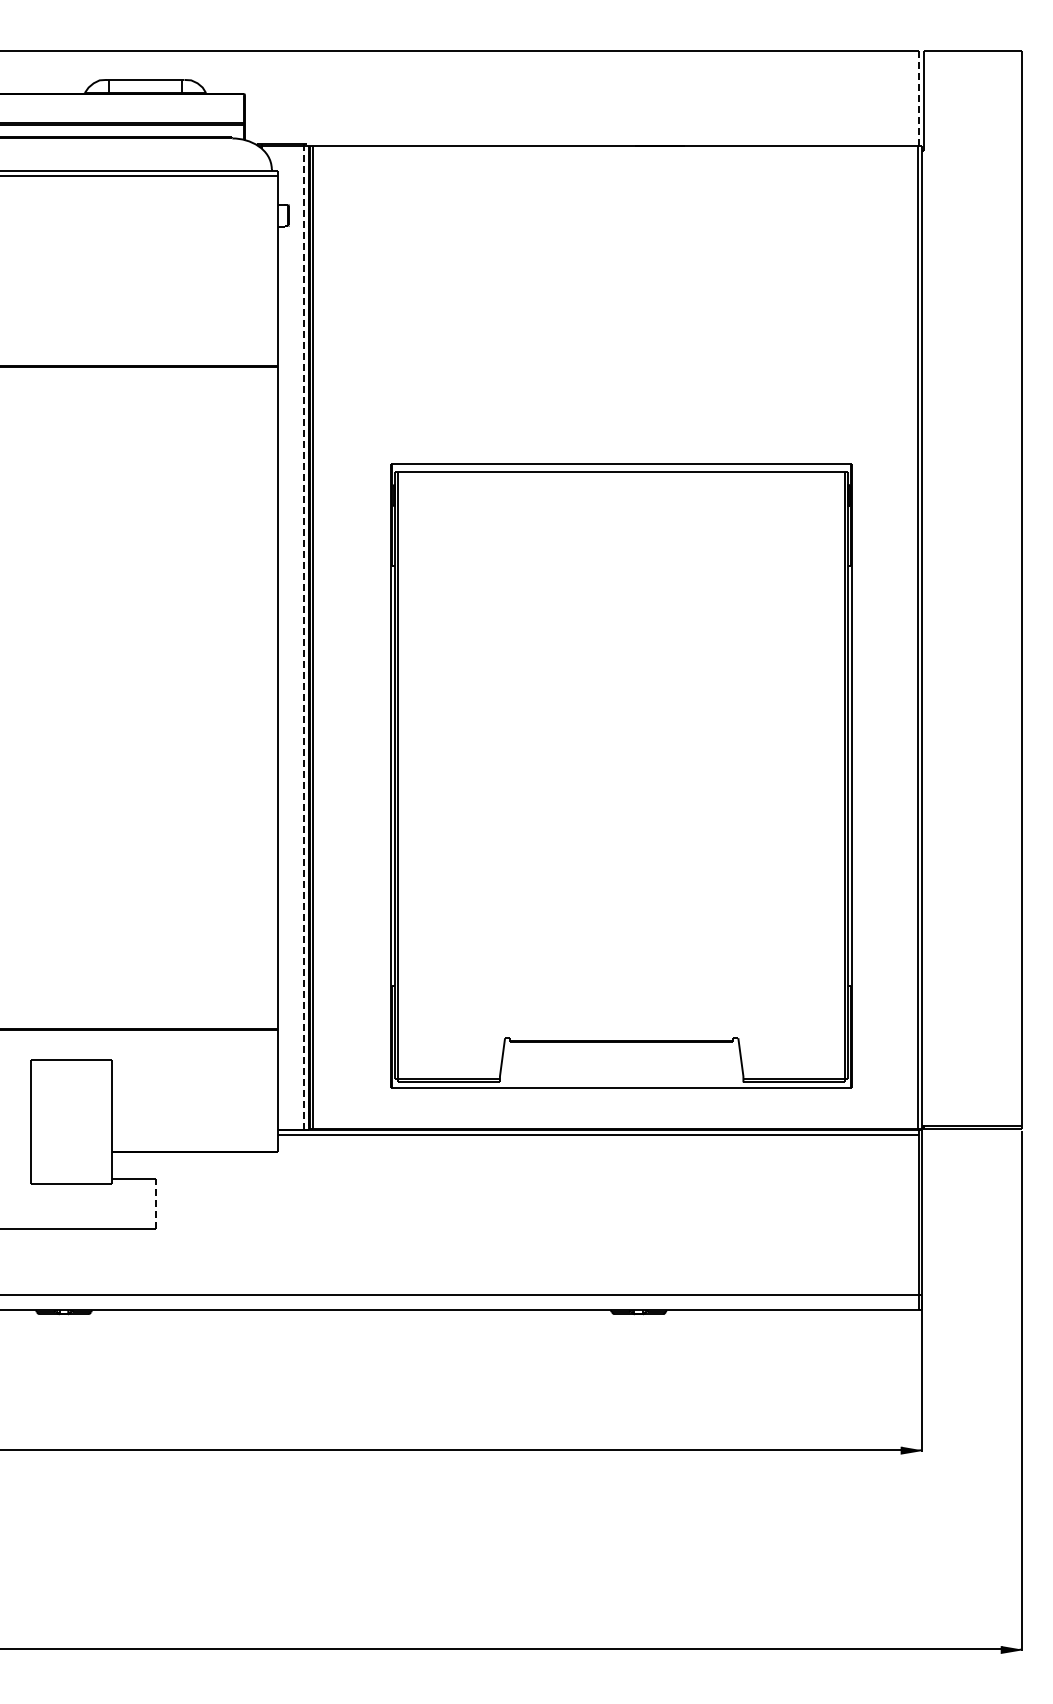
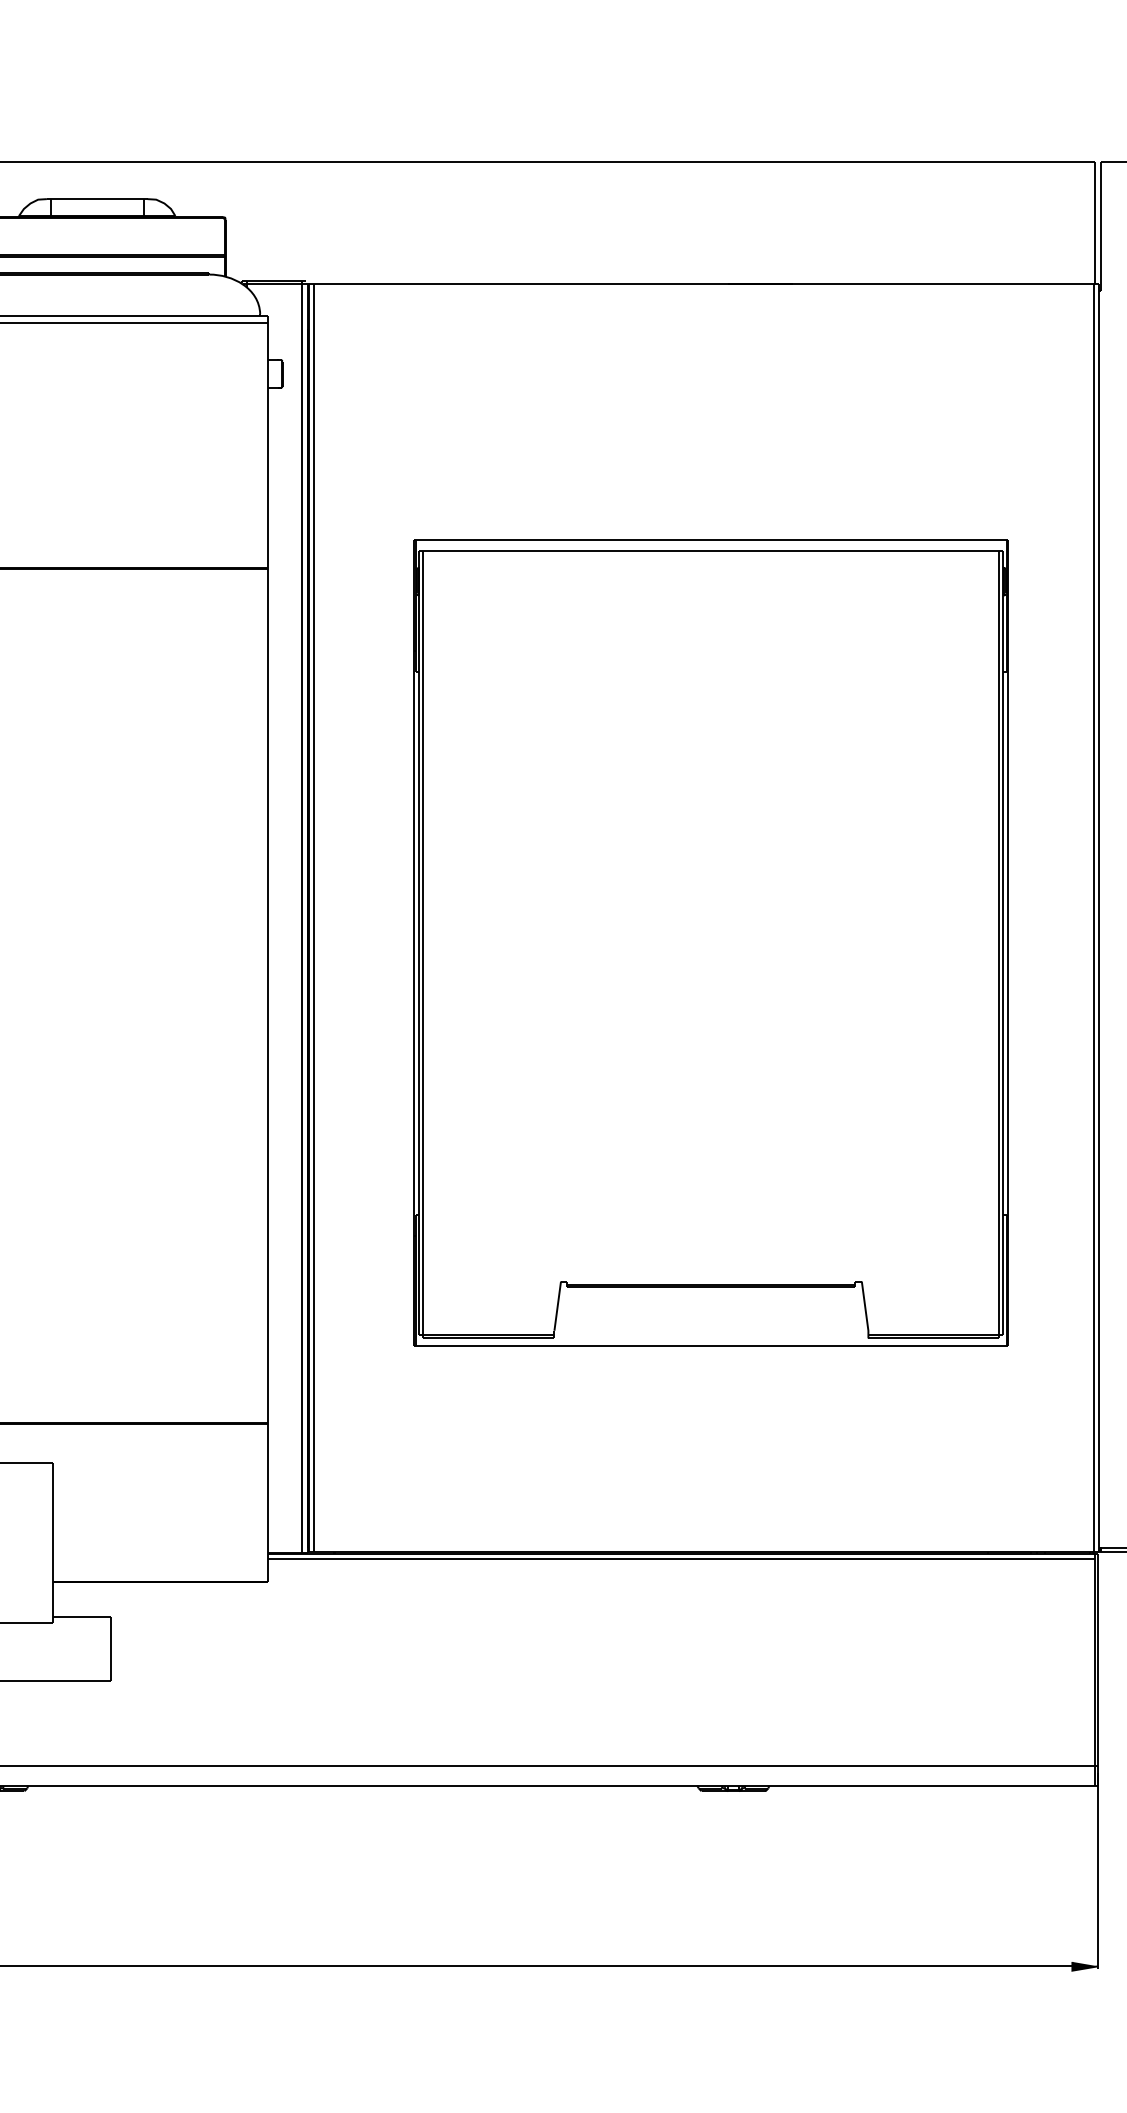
line: (919, 98) -> (1095, 223), dashed -> solid
line: (304, 636) -> (302, 916), dashed -> solid
part: (621, 775) -> (711, 942), moved
line: (156, 1203) -> (111, 1648), dashed -> solid

